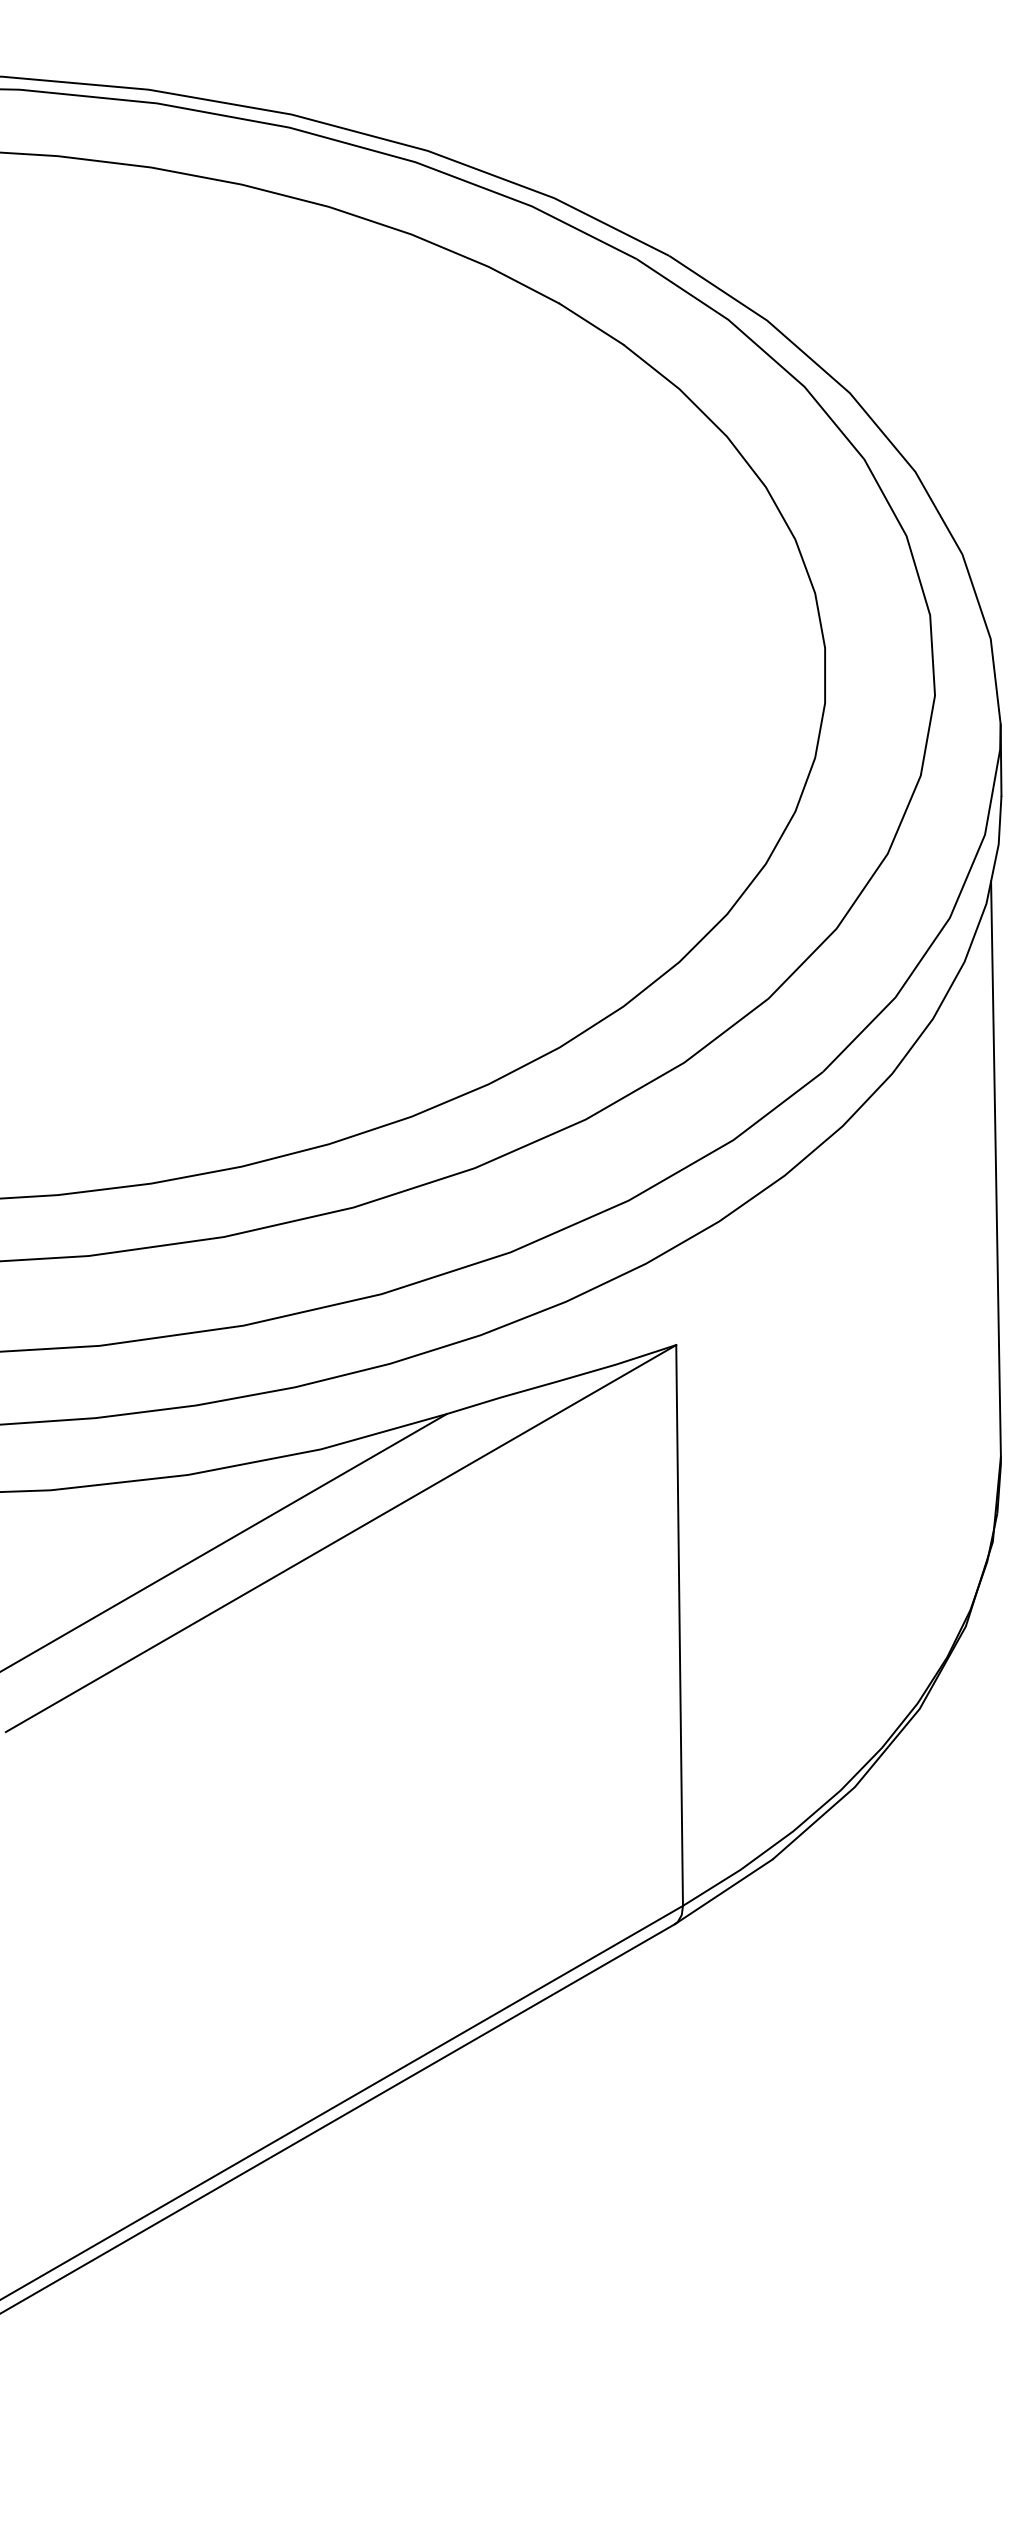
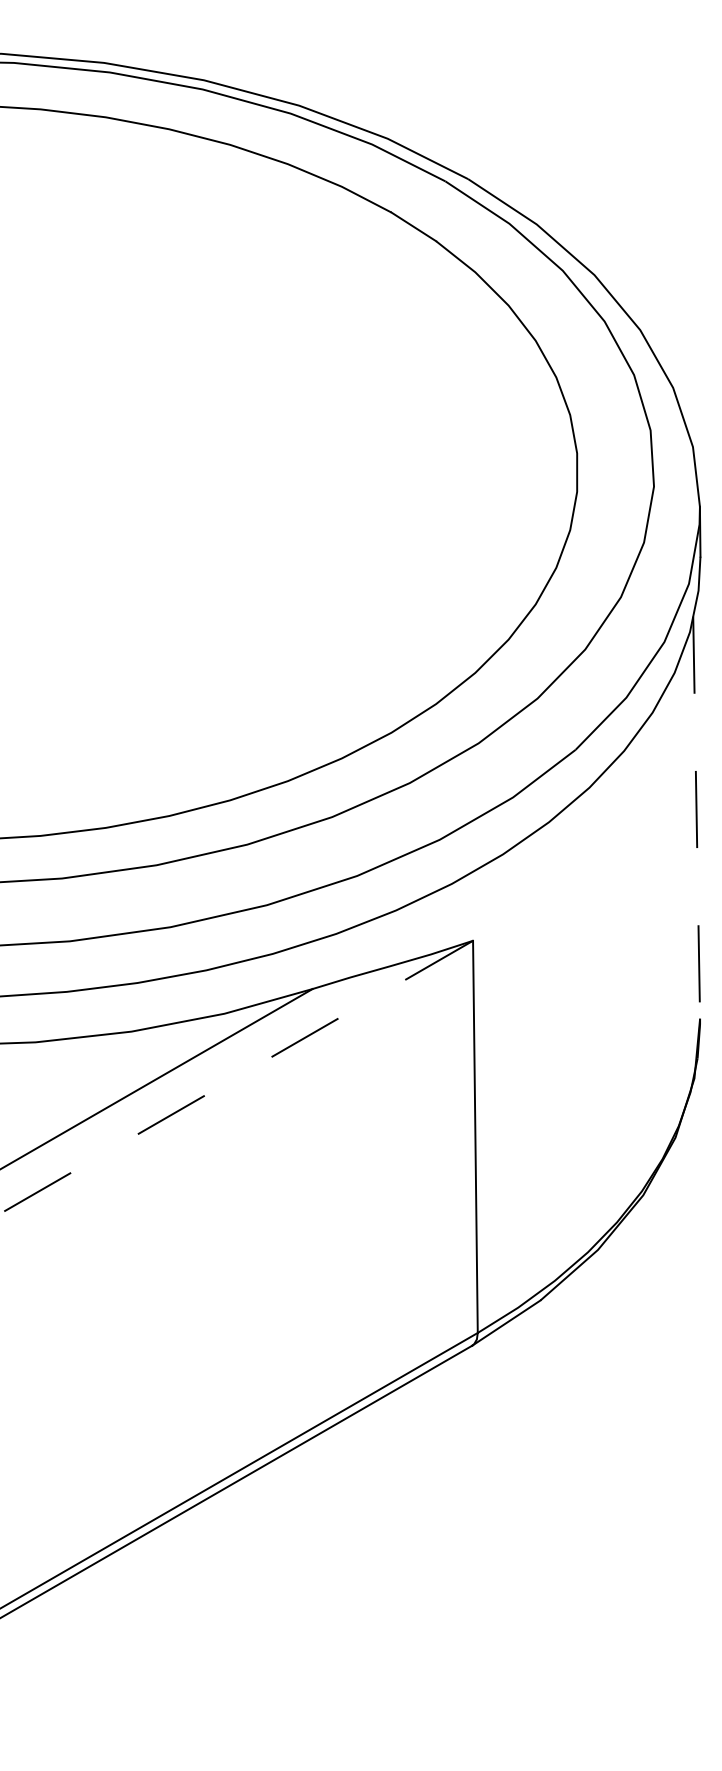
line: (995, 1170) -> (696, 818), solid -> dashed
line: (340, 1539) -> (238, 1076), solid -> dashed

